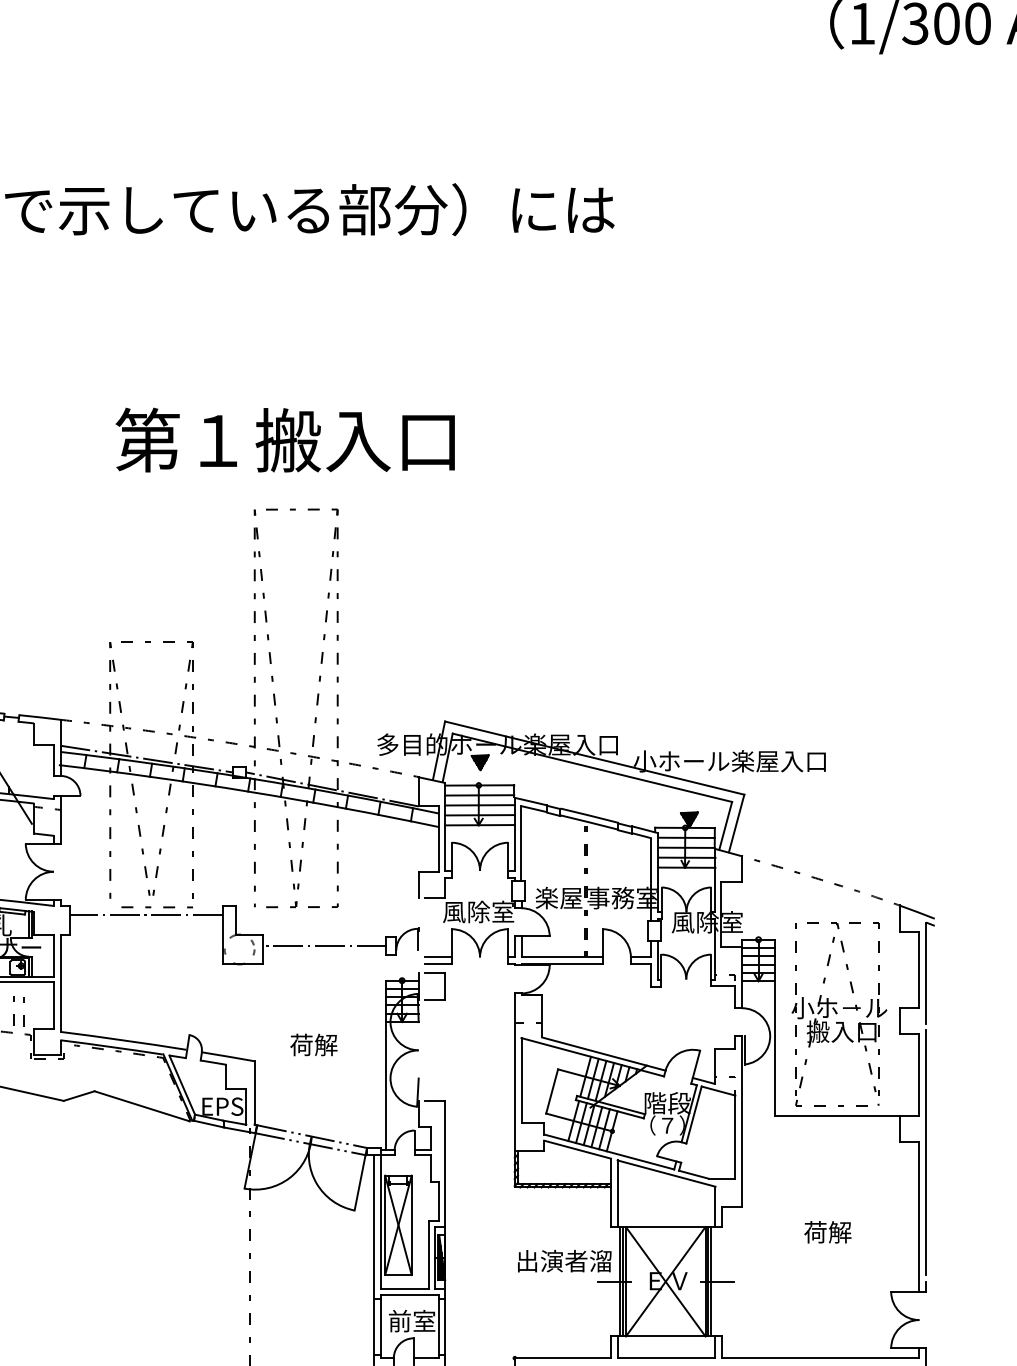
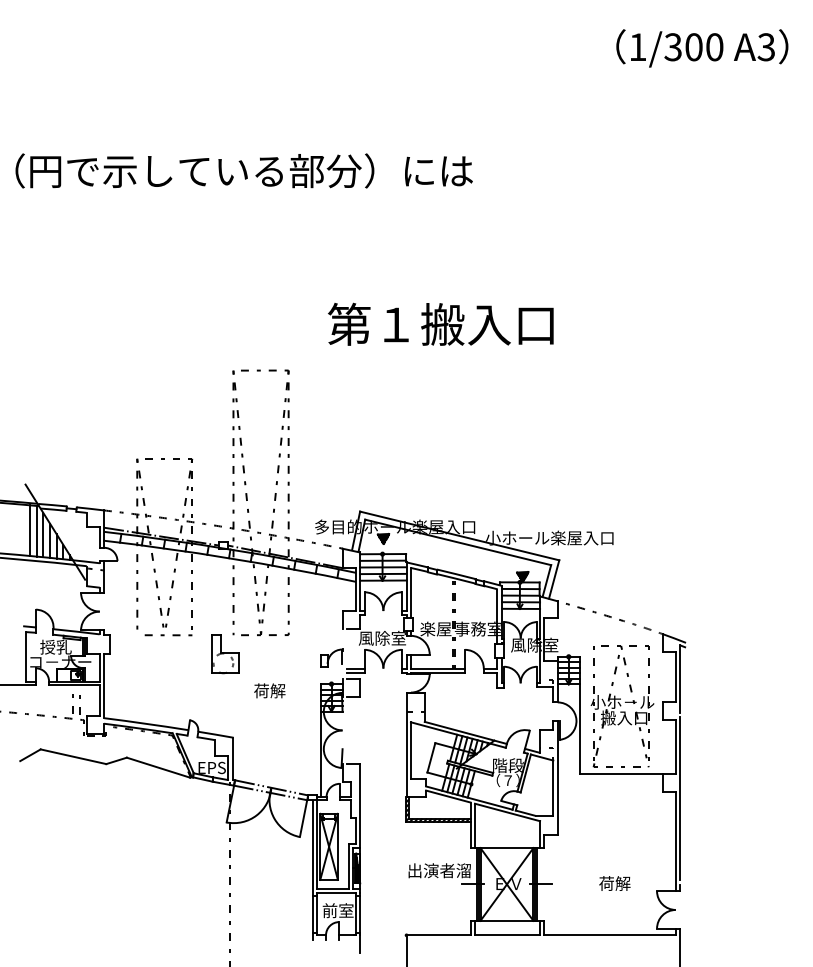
text: (284, 438) -> (440, 323), moved
line: (146, 915) -> (161, 640), removed
line: (323, 945) -> (279, 660), removed
text: (313, 1044) -> (269, 690), moved
text: (827, 1232) -> (614, 883), moved

